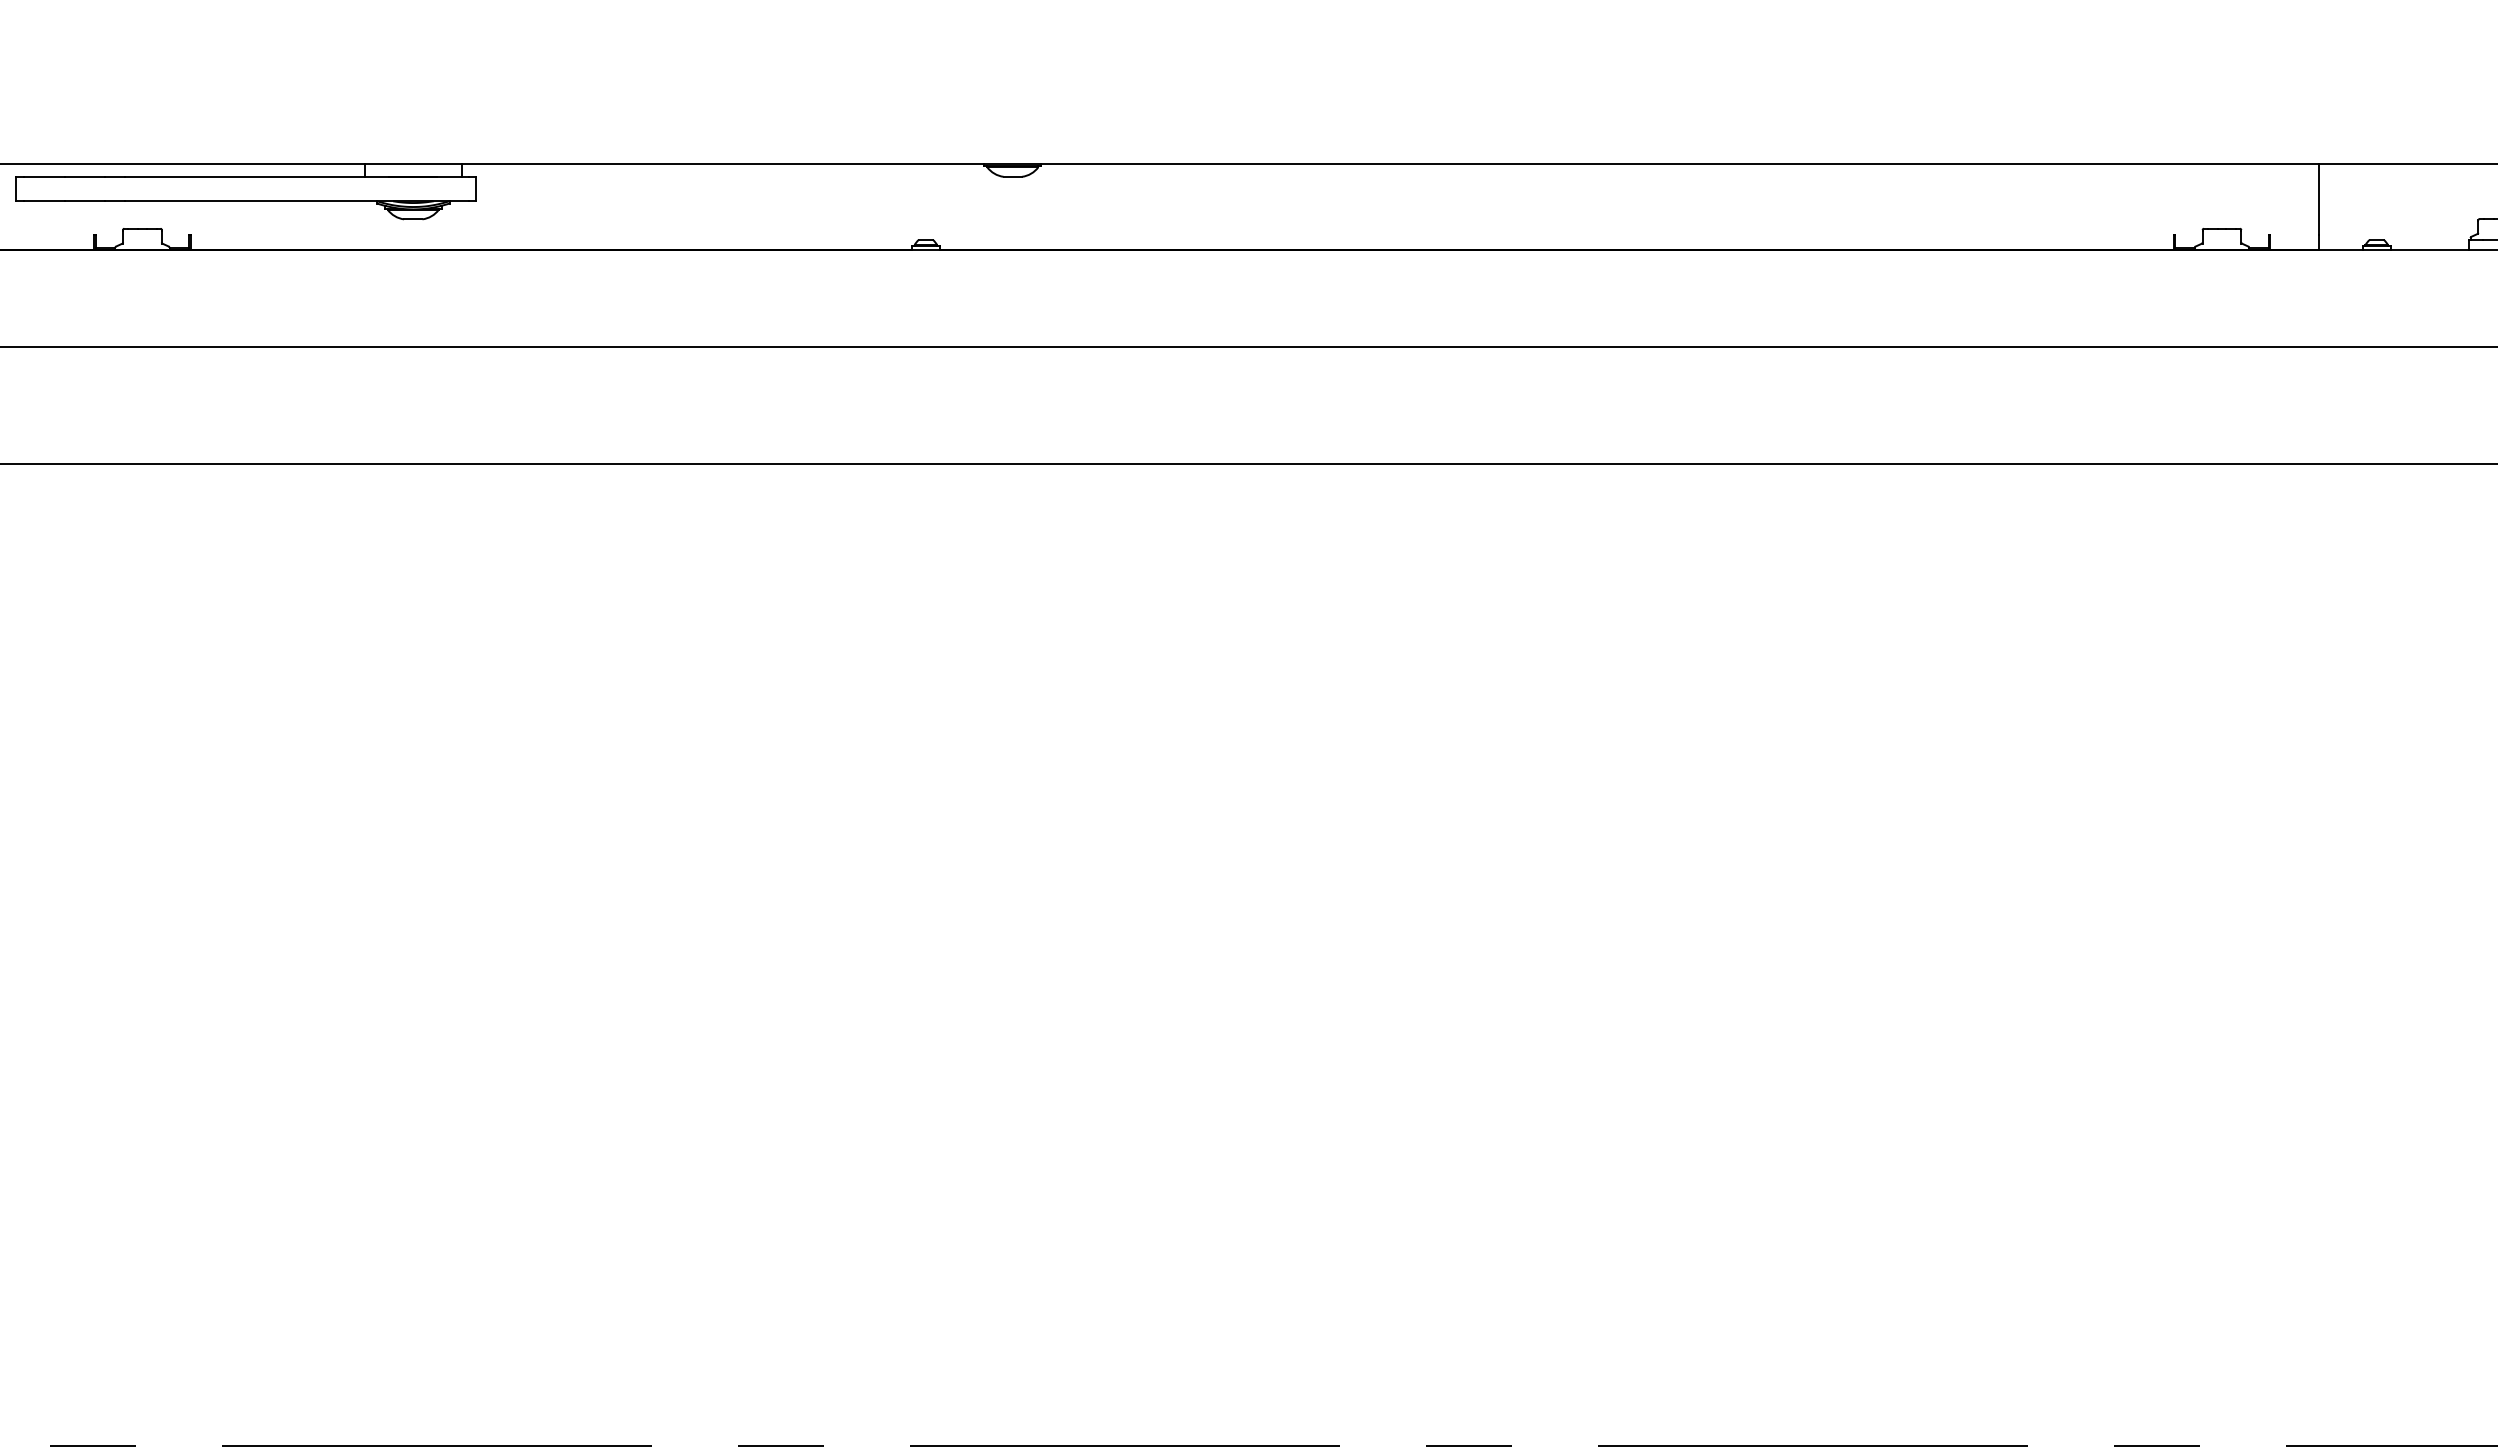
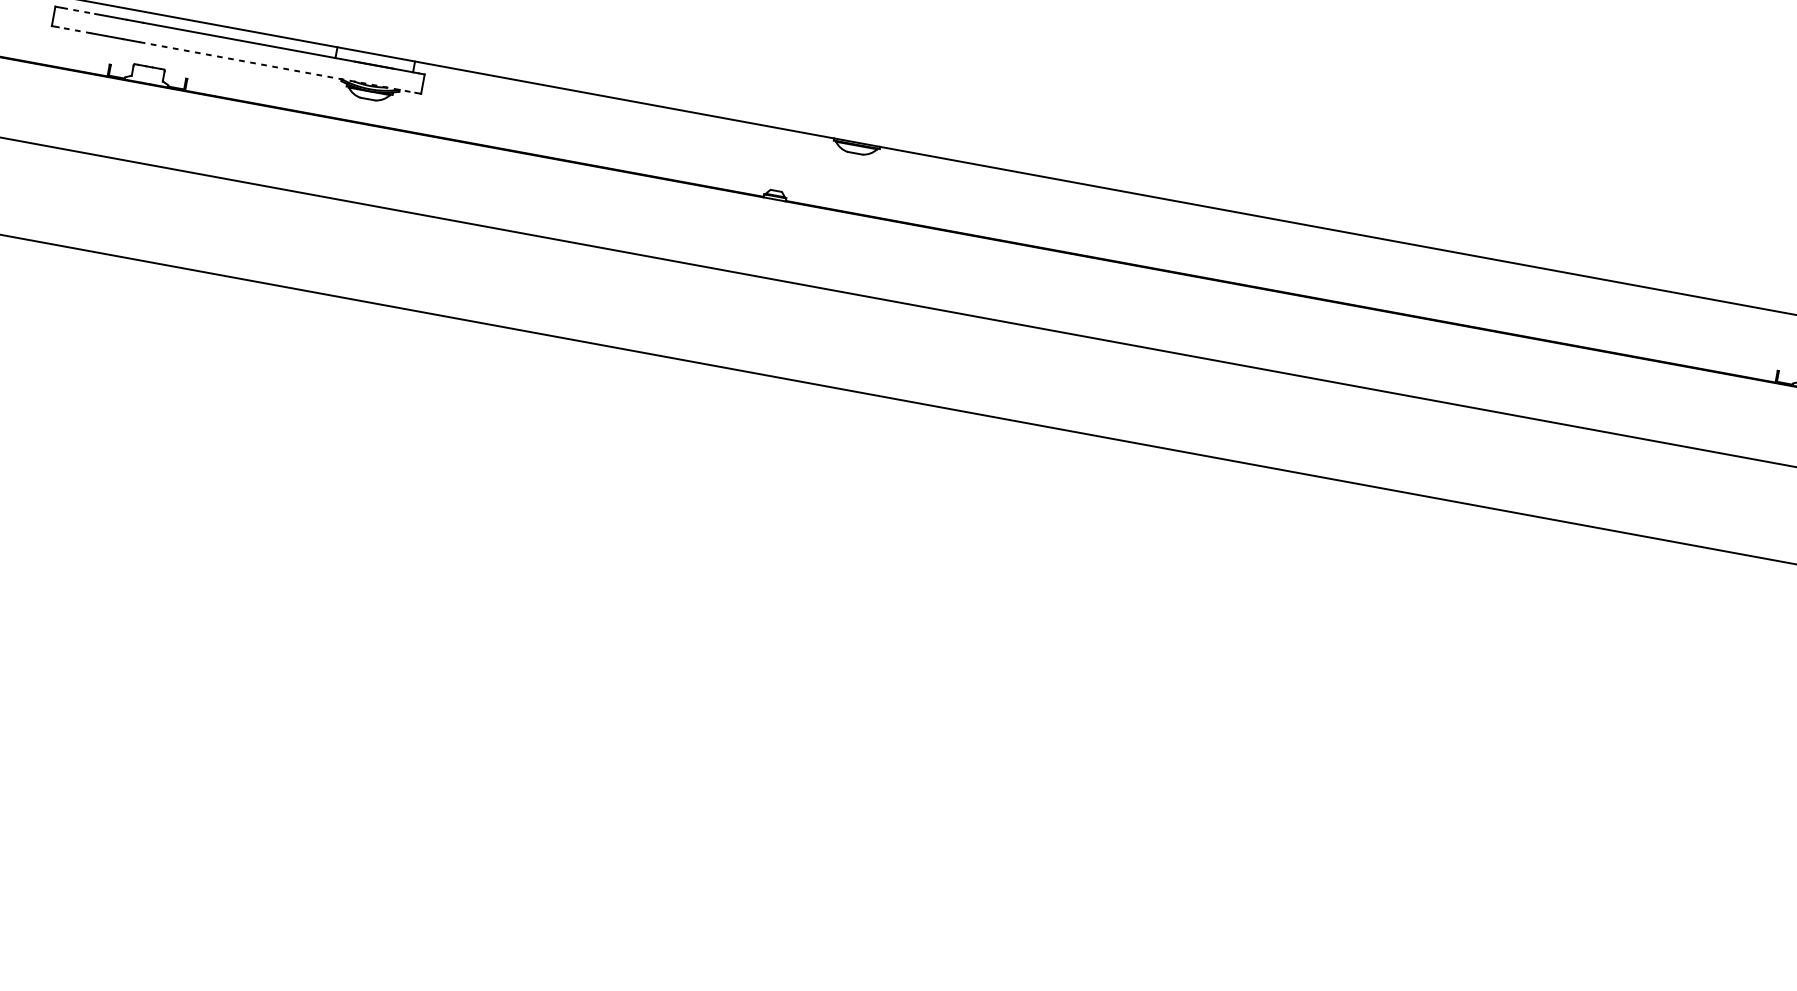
line: (44, 177) -> (78, 11), solid -> dashed
line: (44, 201) -> (74, 30), solid -> dashed
line: (297, 201) -> (277, 67), solid -> dashed

